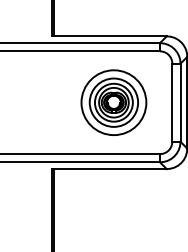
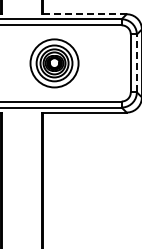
line: (108, 36) -> (83, 14), solid -> dashed
part: (113, 102) -> (54, 63), moved
line: (179, 102) -> (136, 63), solid -> dashed

